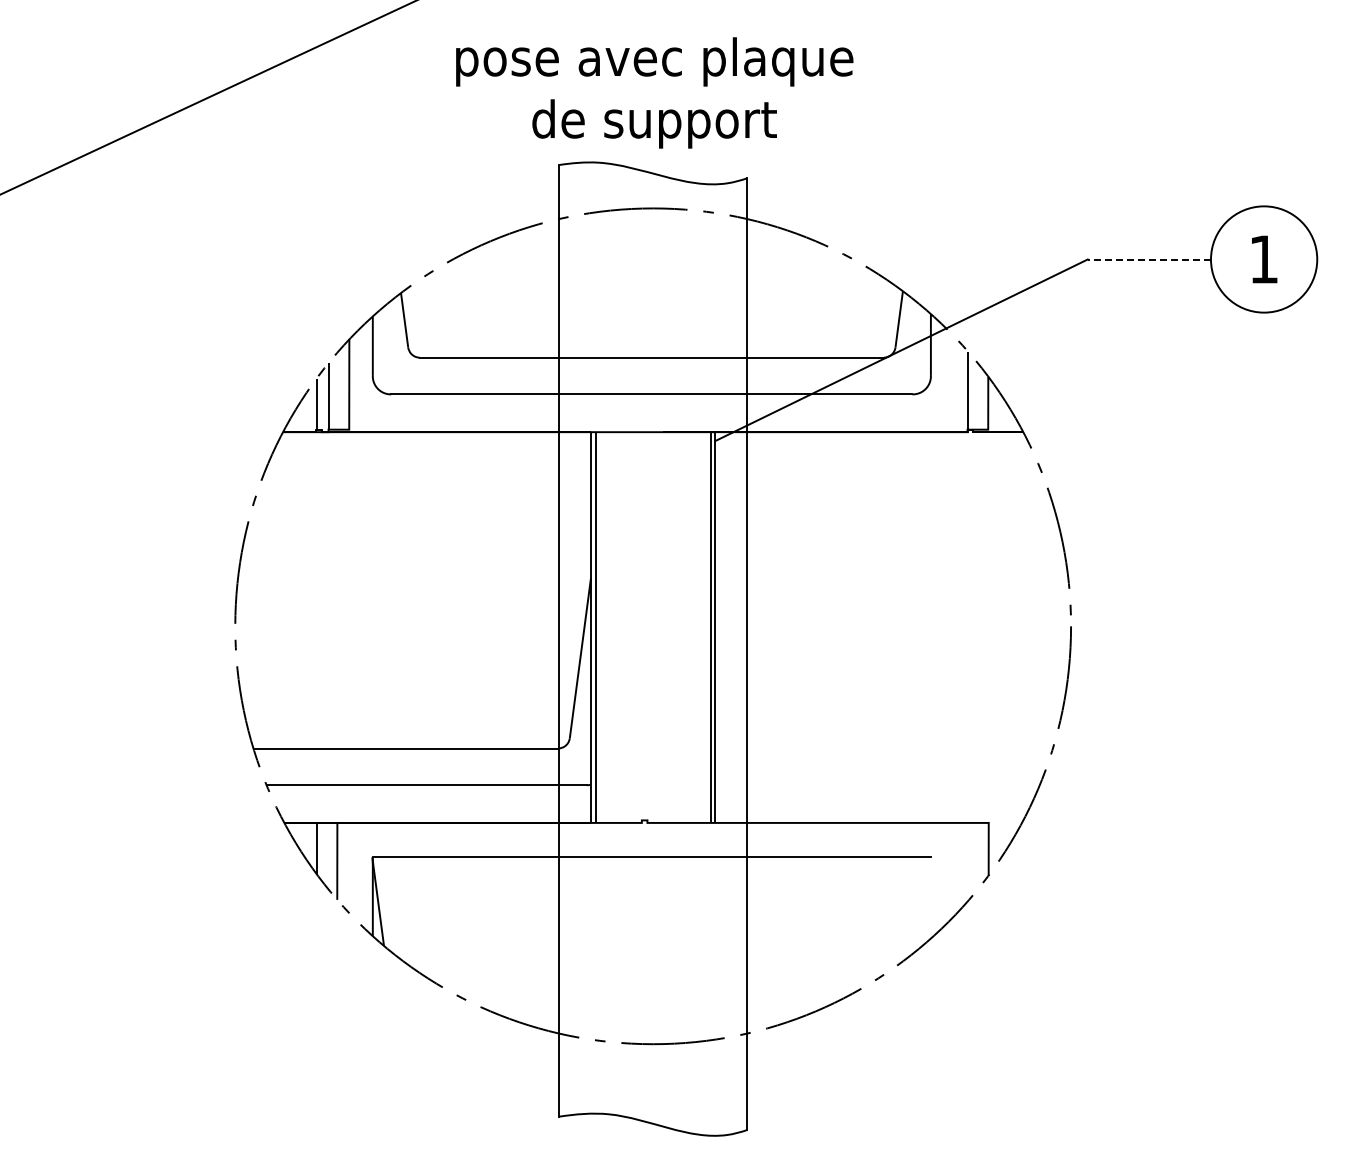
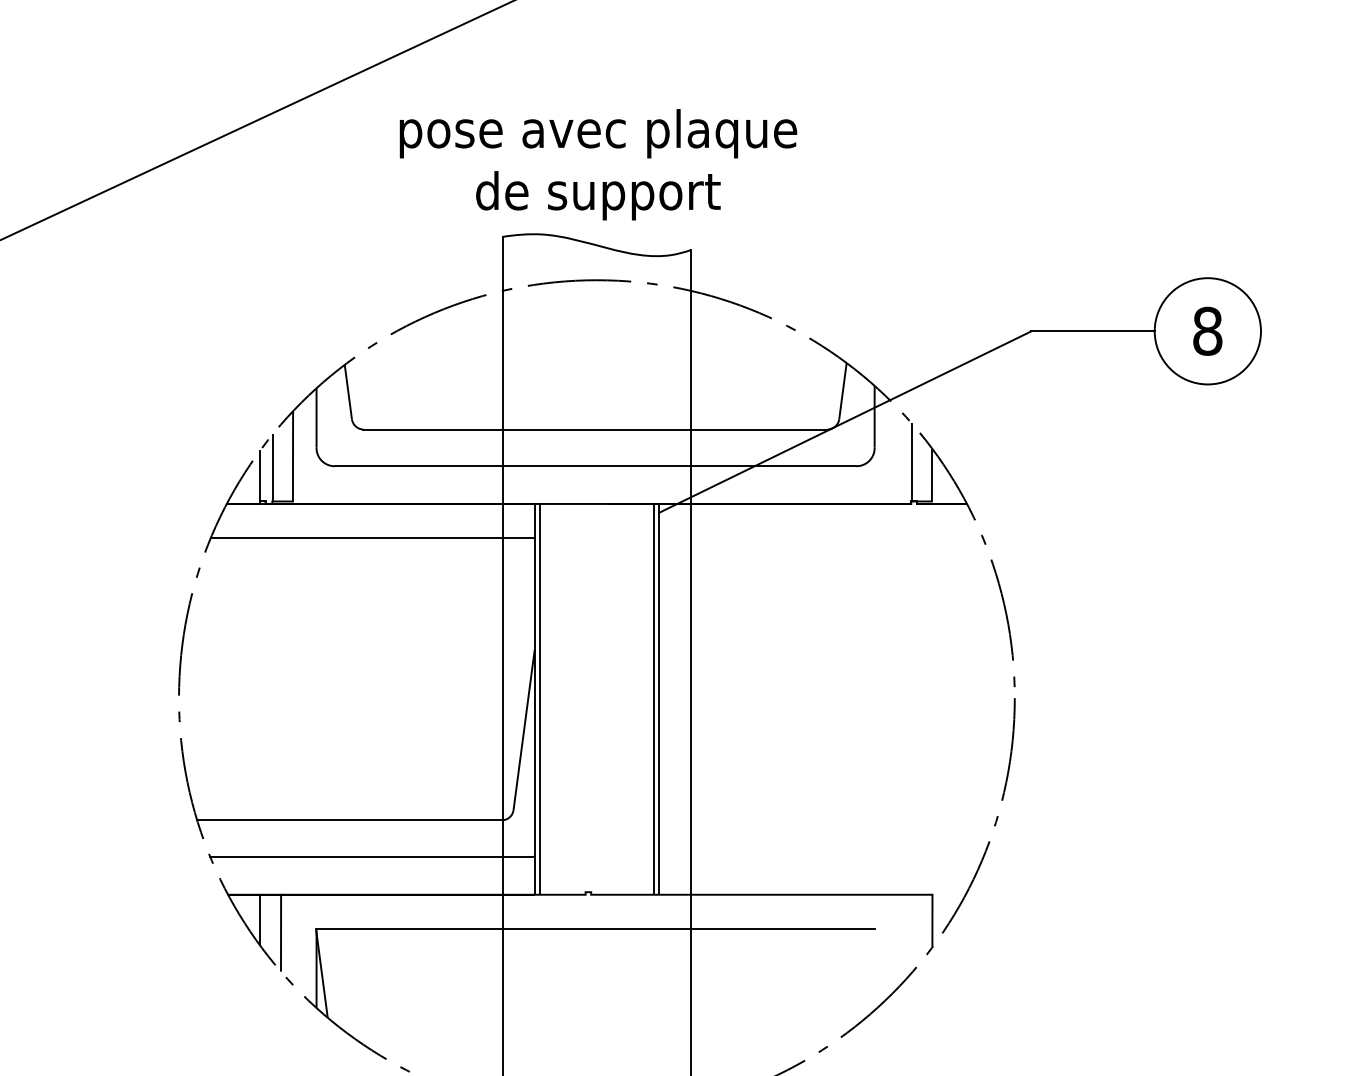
line: (1149, 259) -> (1093, 331), dashed -> solid
text: (1263, 259) -> (1207, 331), 1 -> 8
line: (429, 466) -> (373, 538), added

